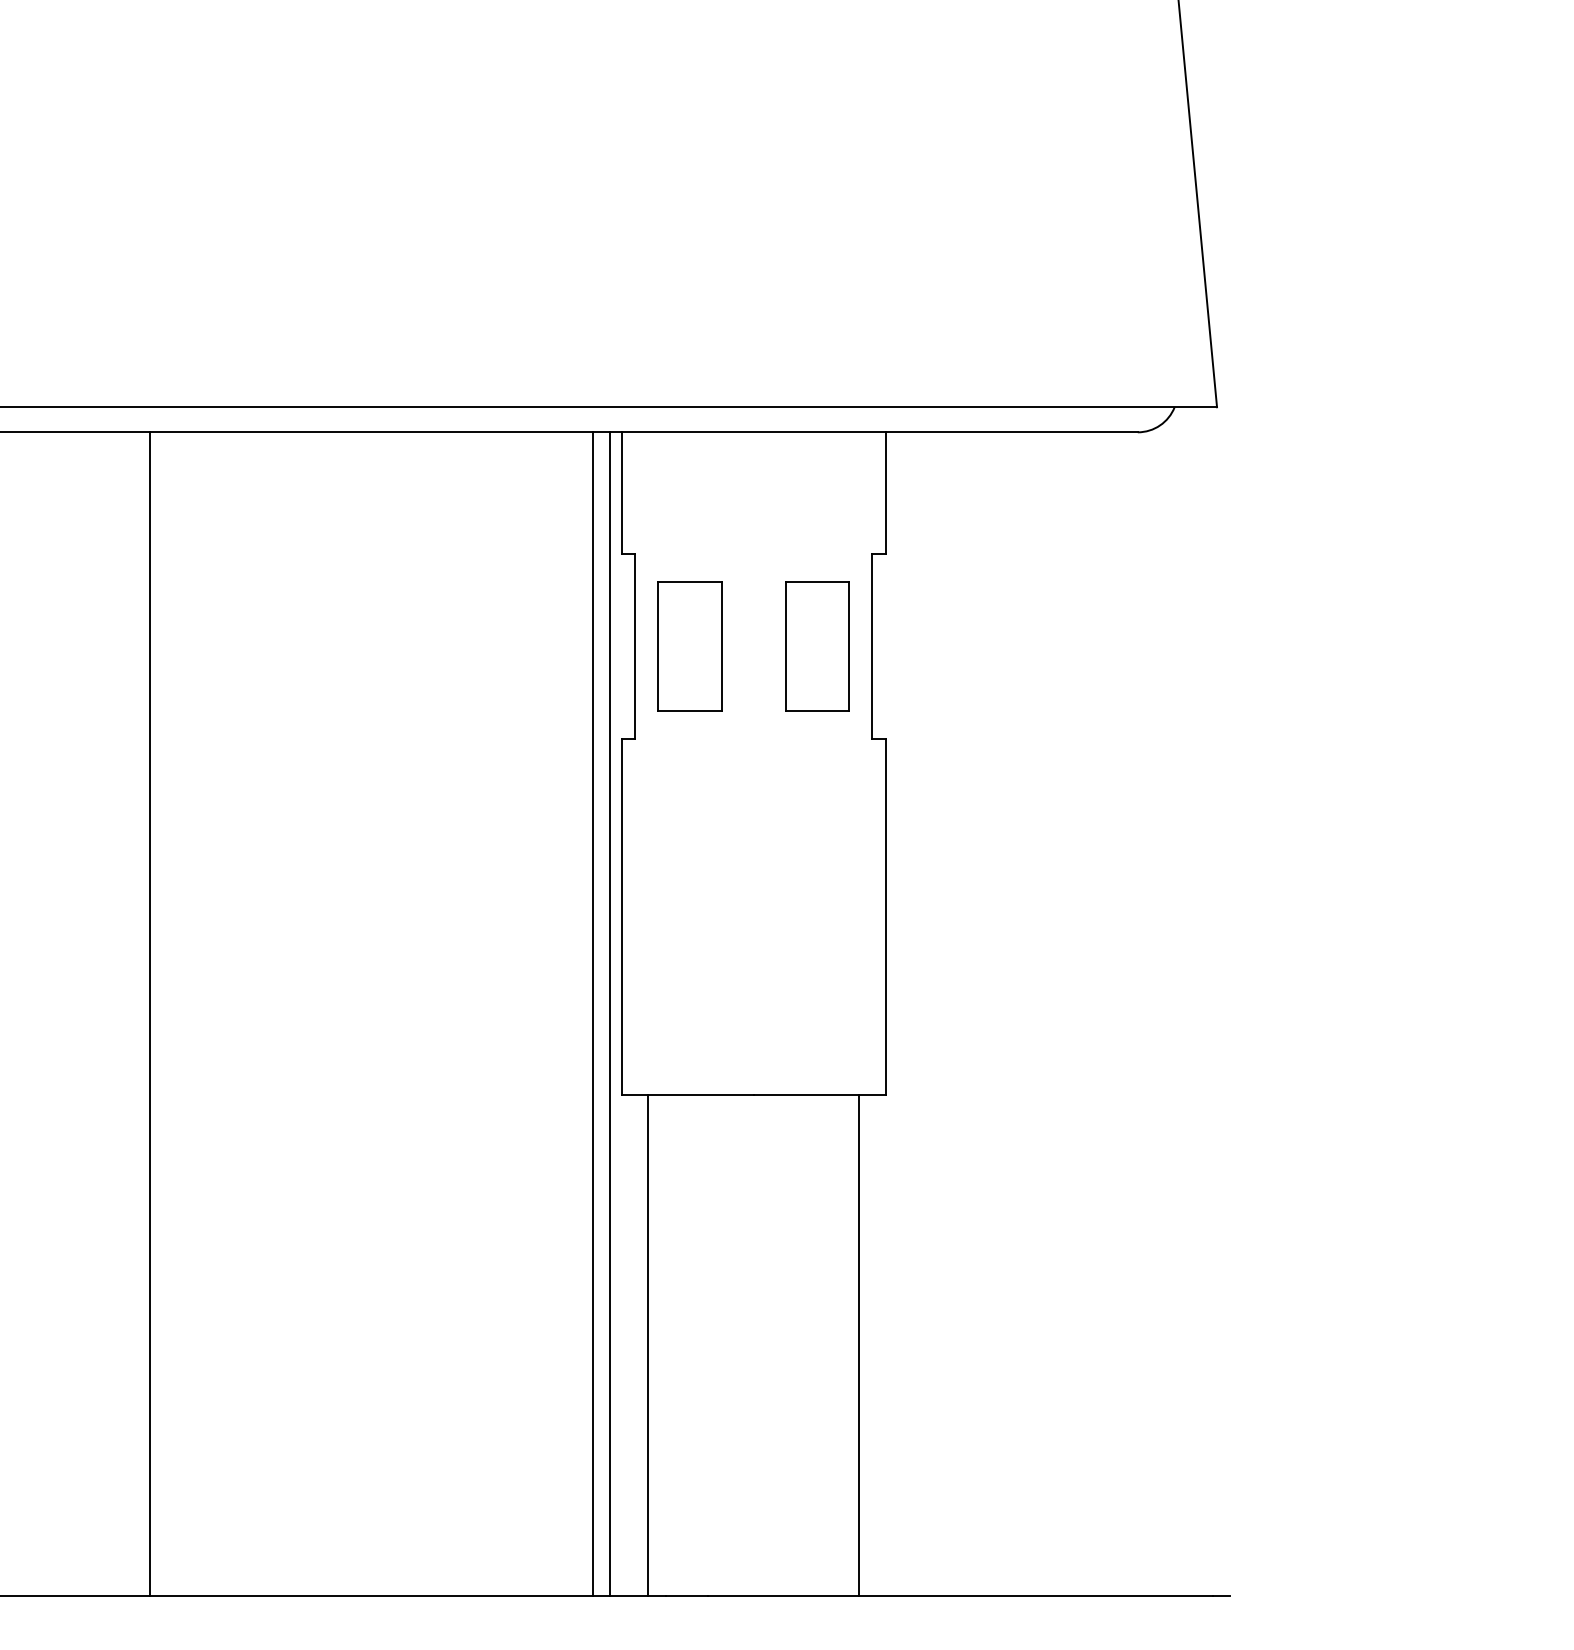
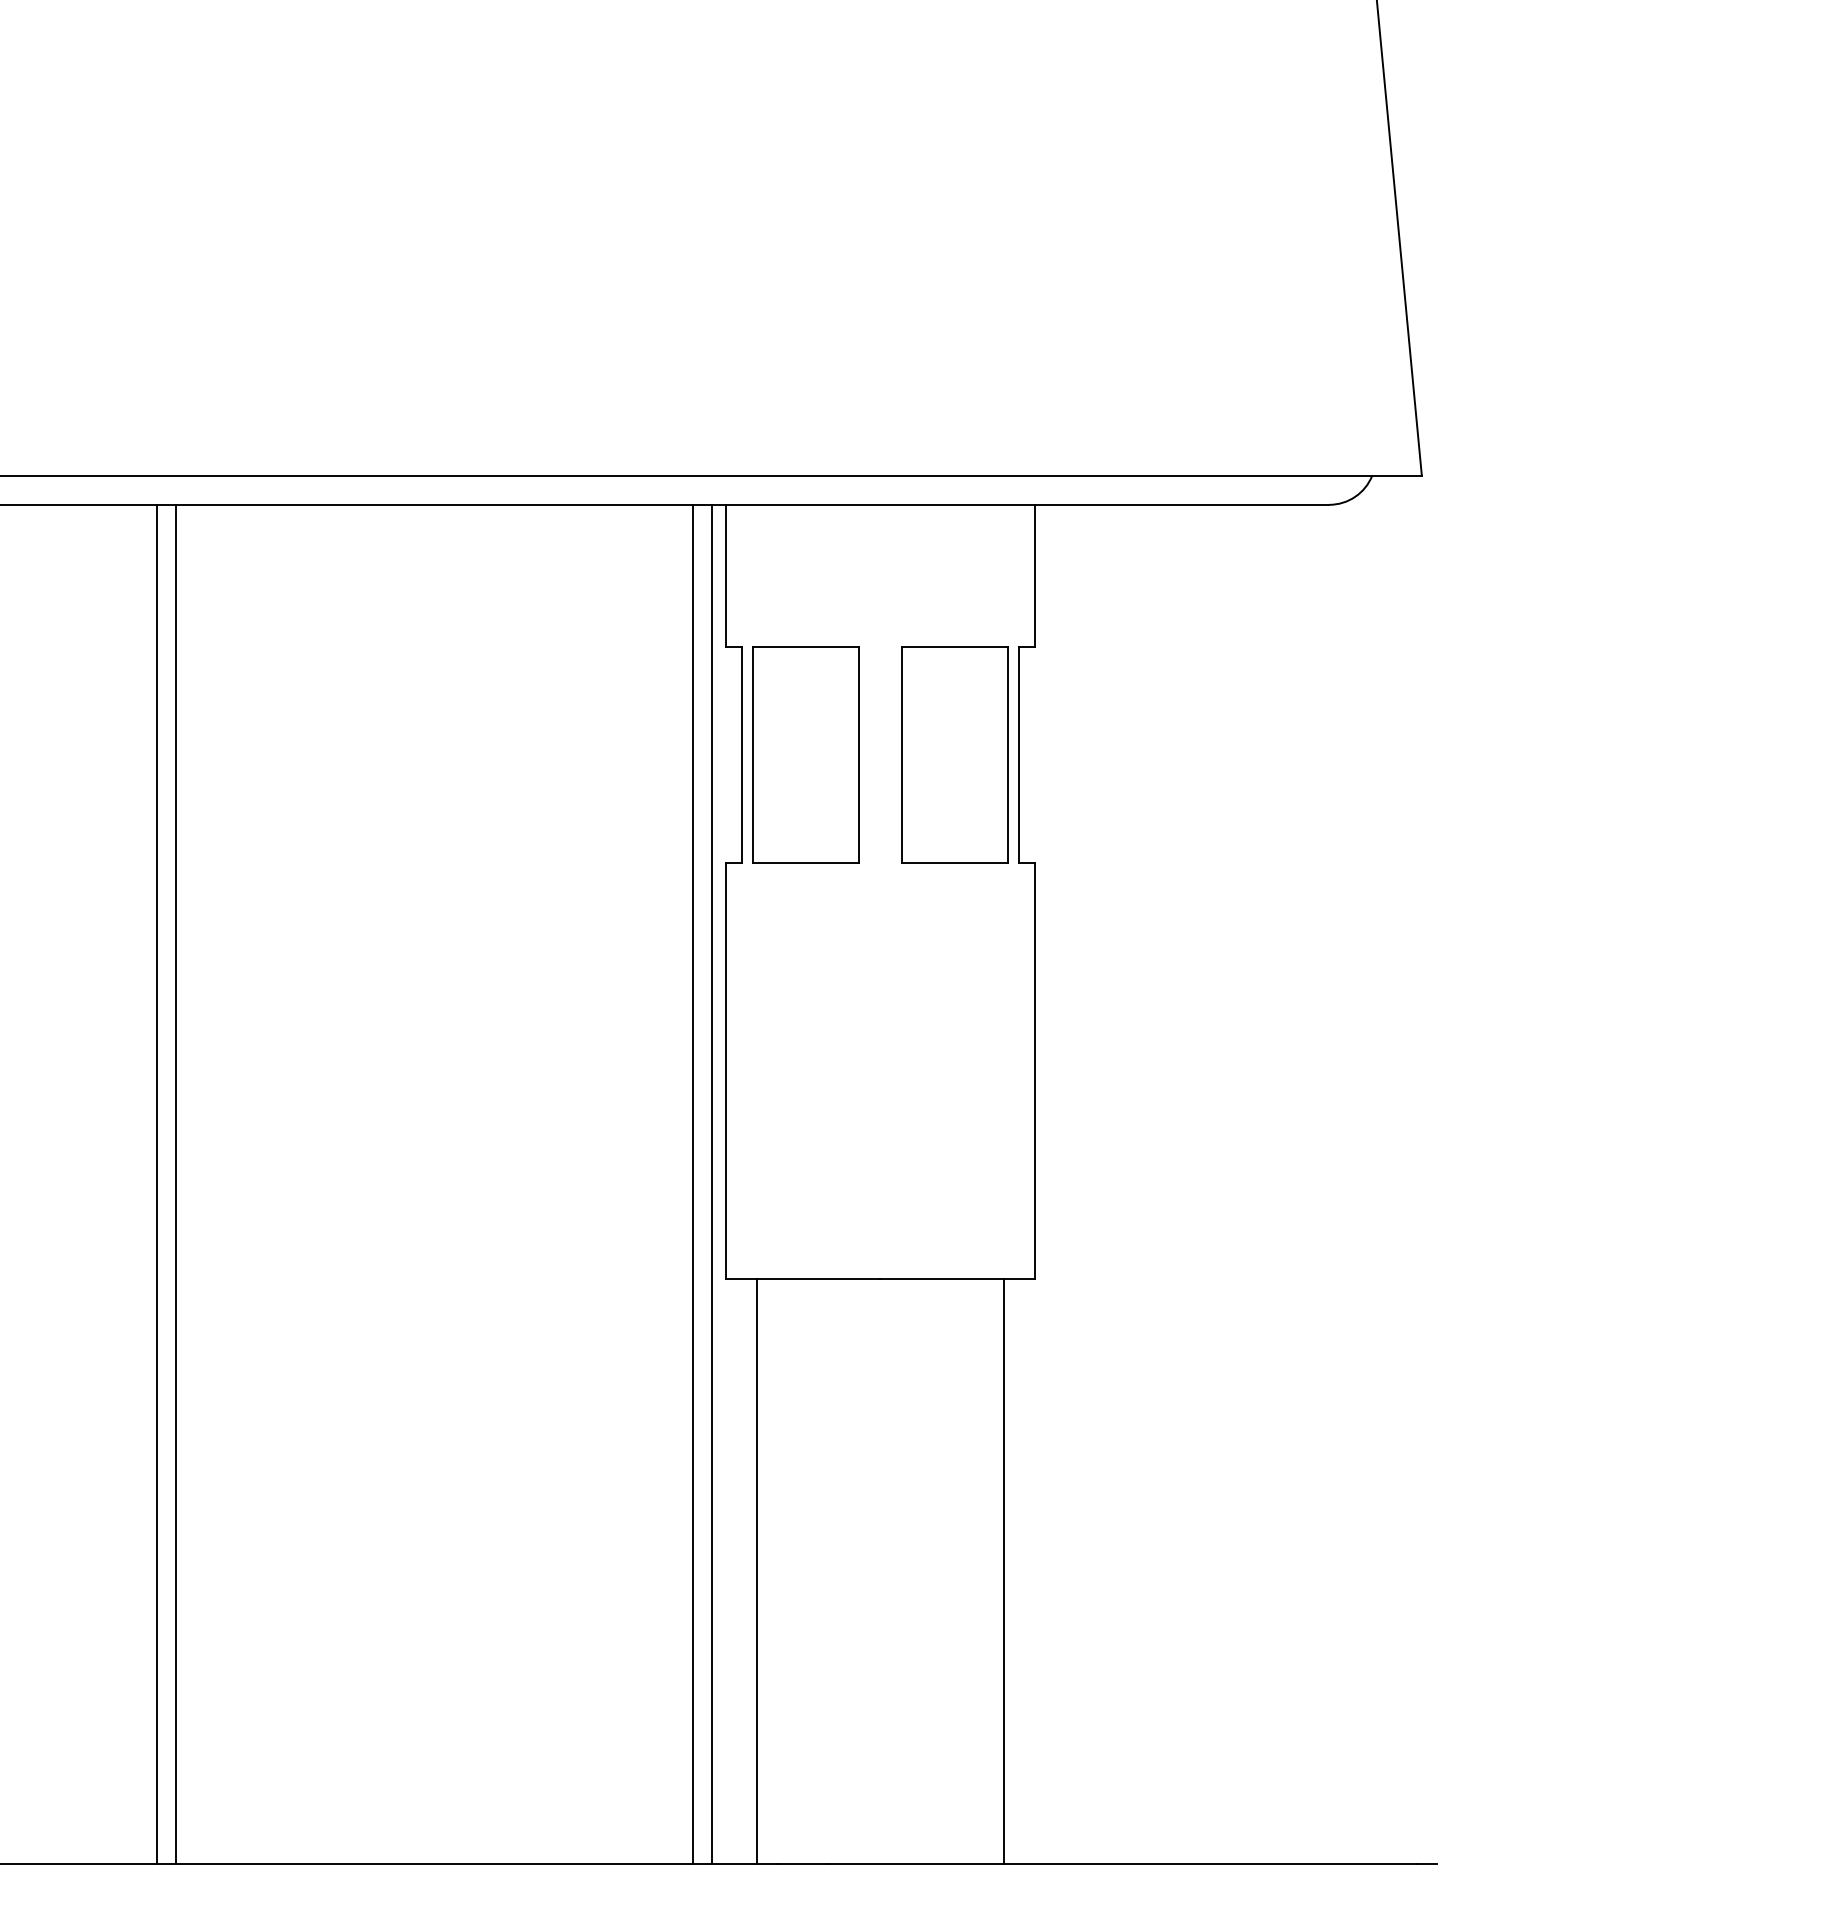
part: (689, 646) -> (805, 754), size x1.43
part: (816, 646) -> (954, 754), size x1.43
line: (133, 1013) -> (156, 1183), added

